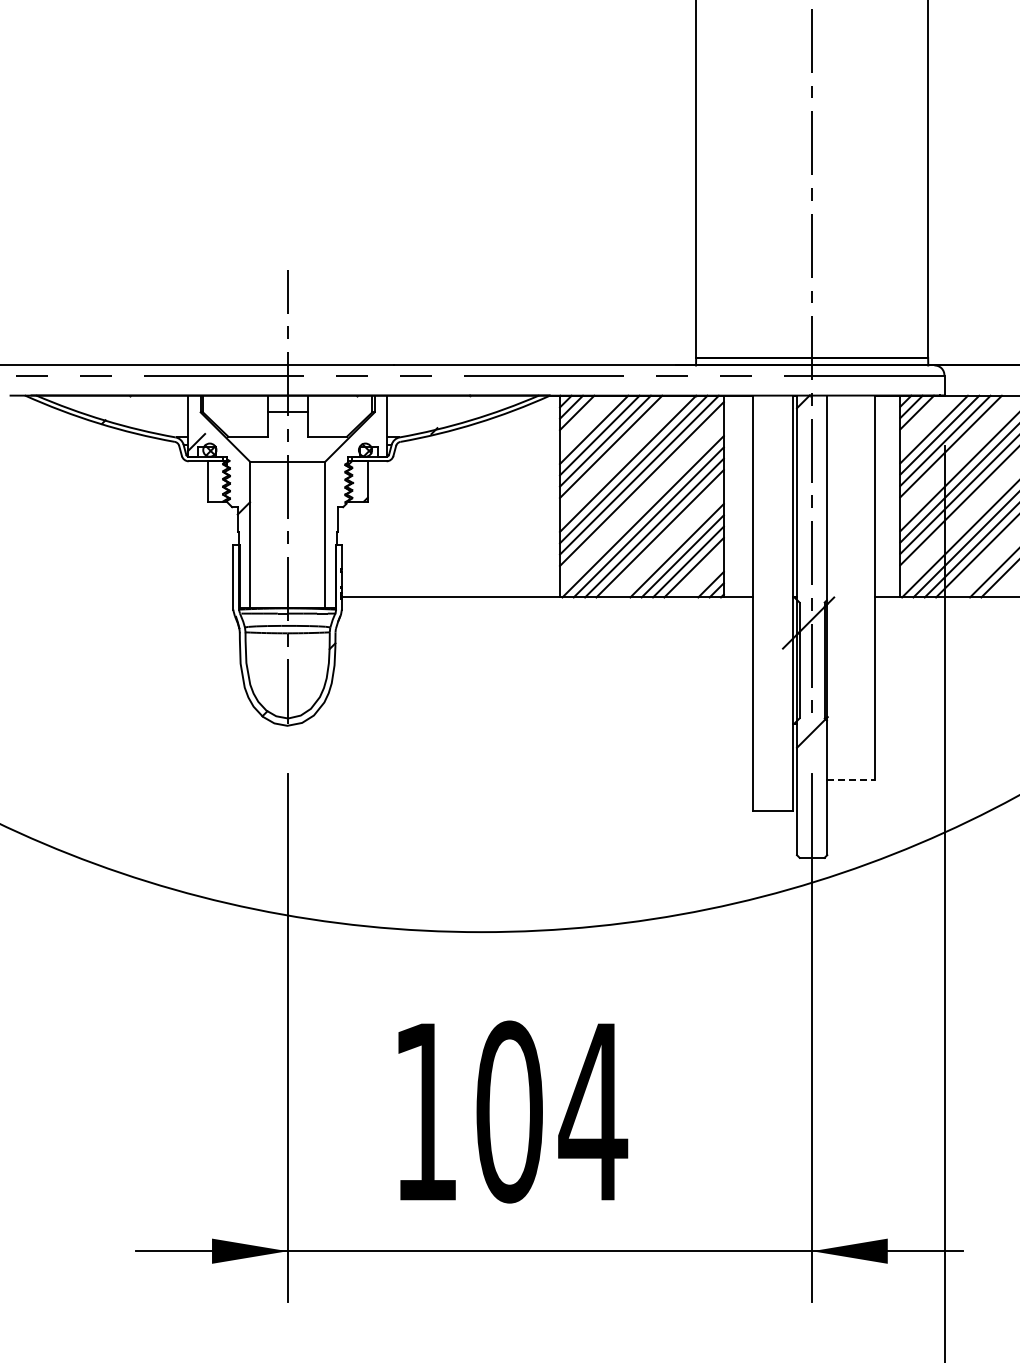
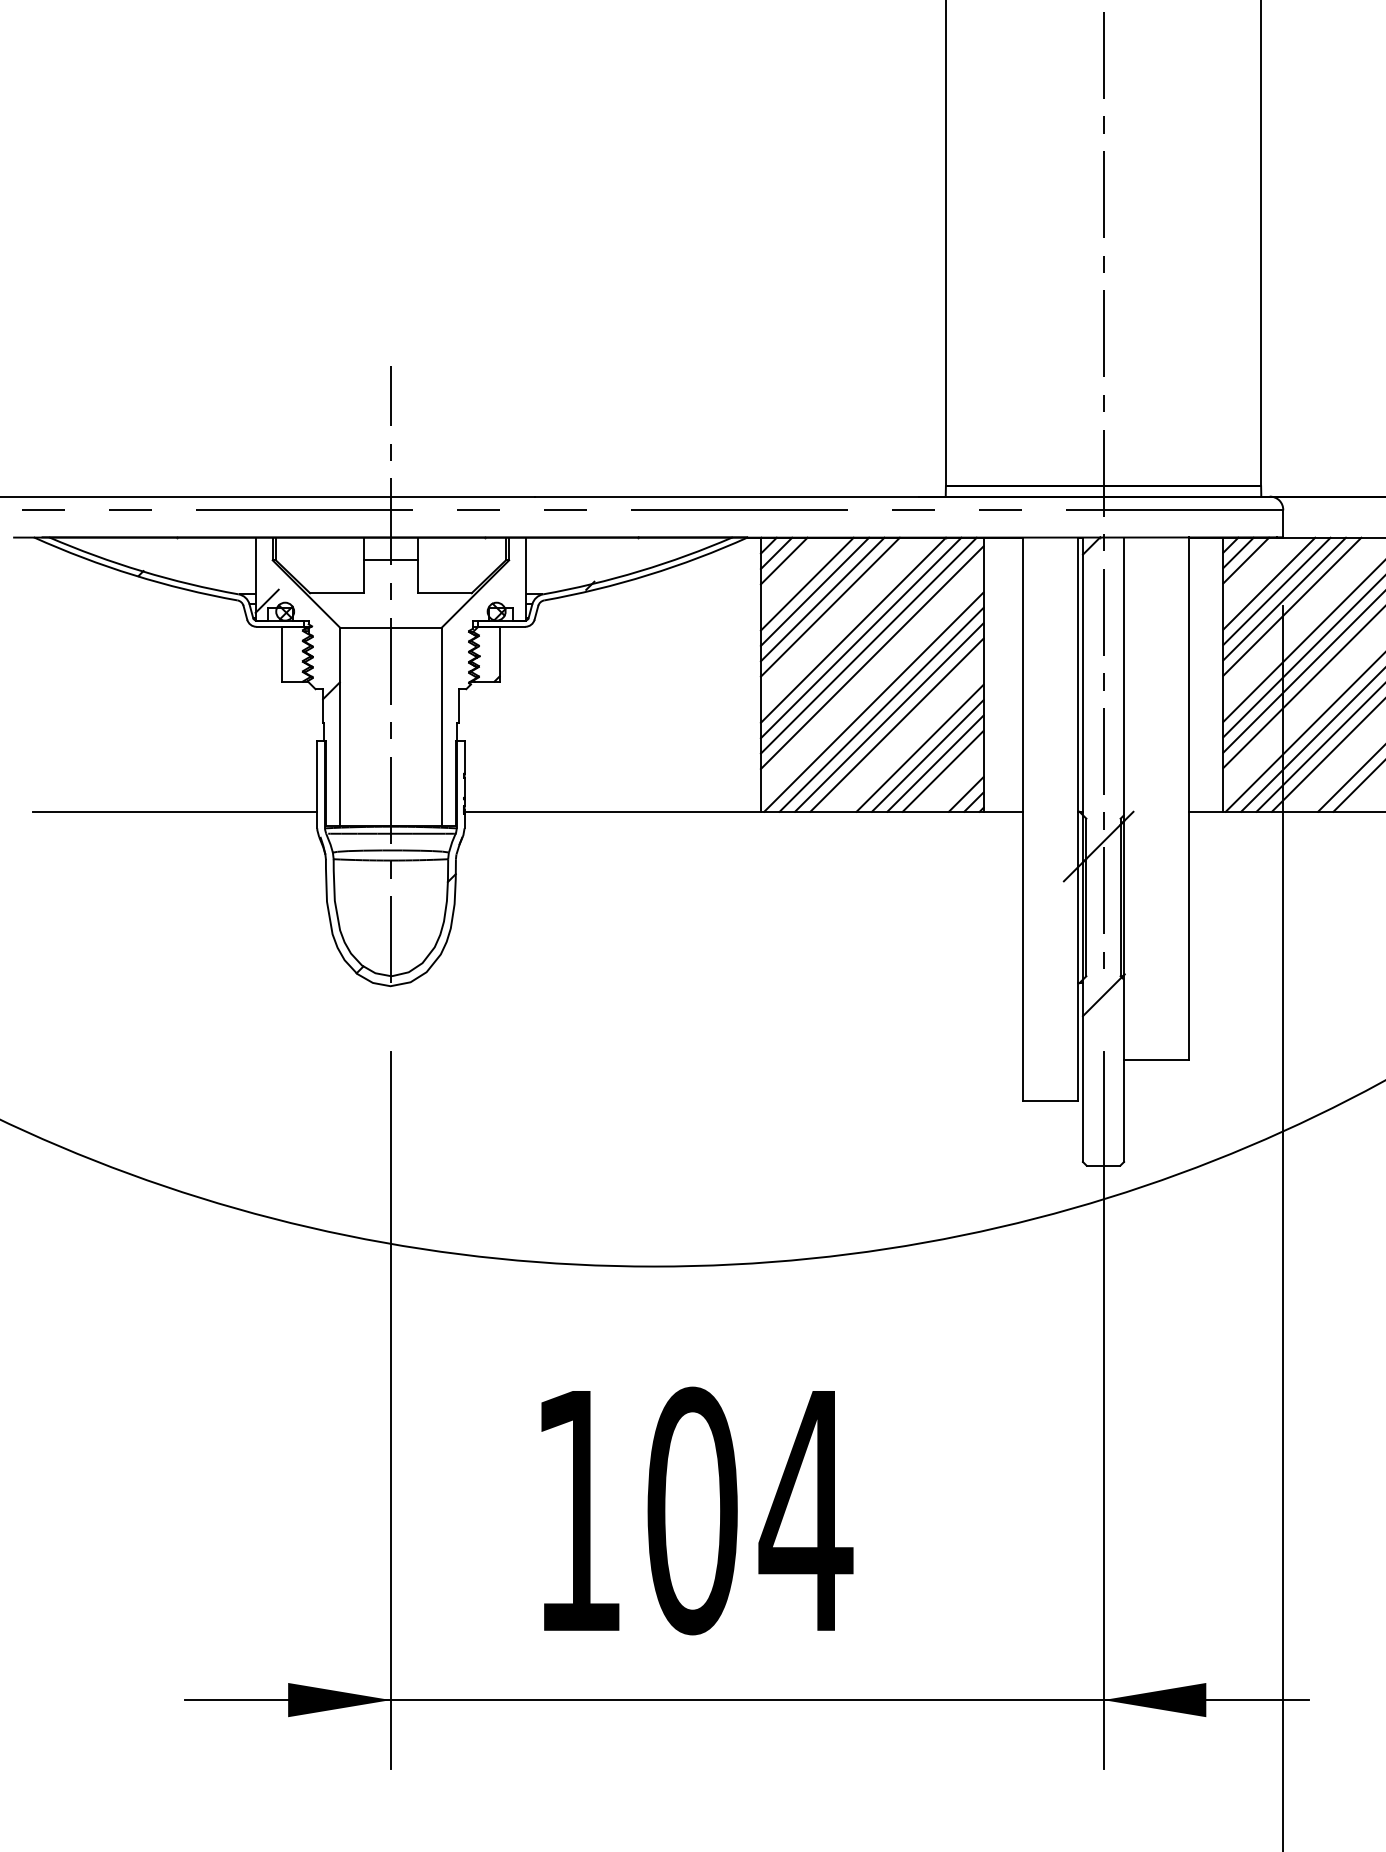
line: (128, 597) -> (174, 811), added
line: (851, 780) -> (1156, 1060), dashed -> solid

